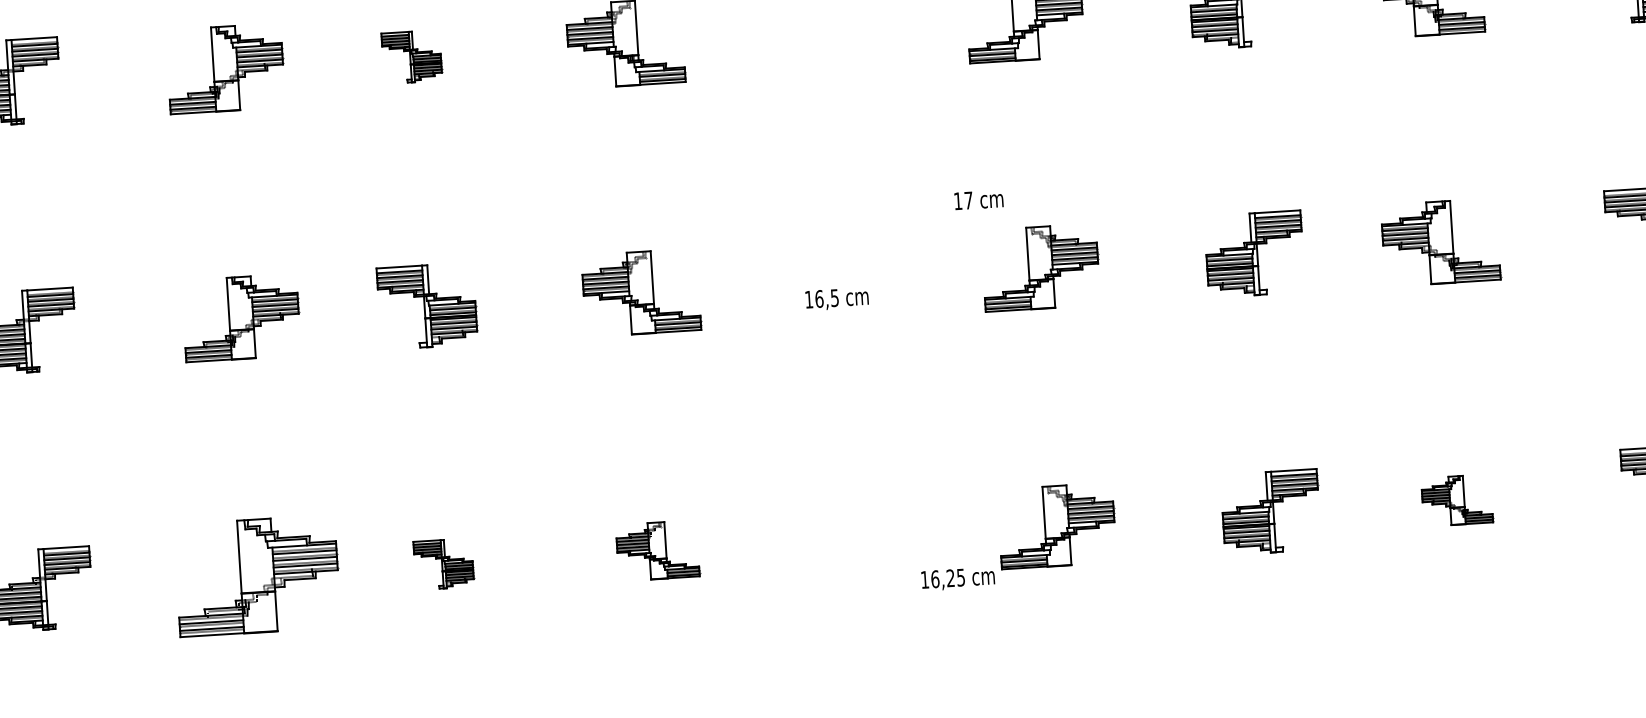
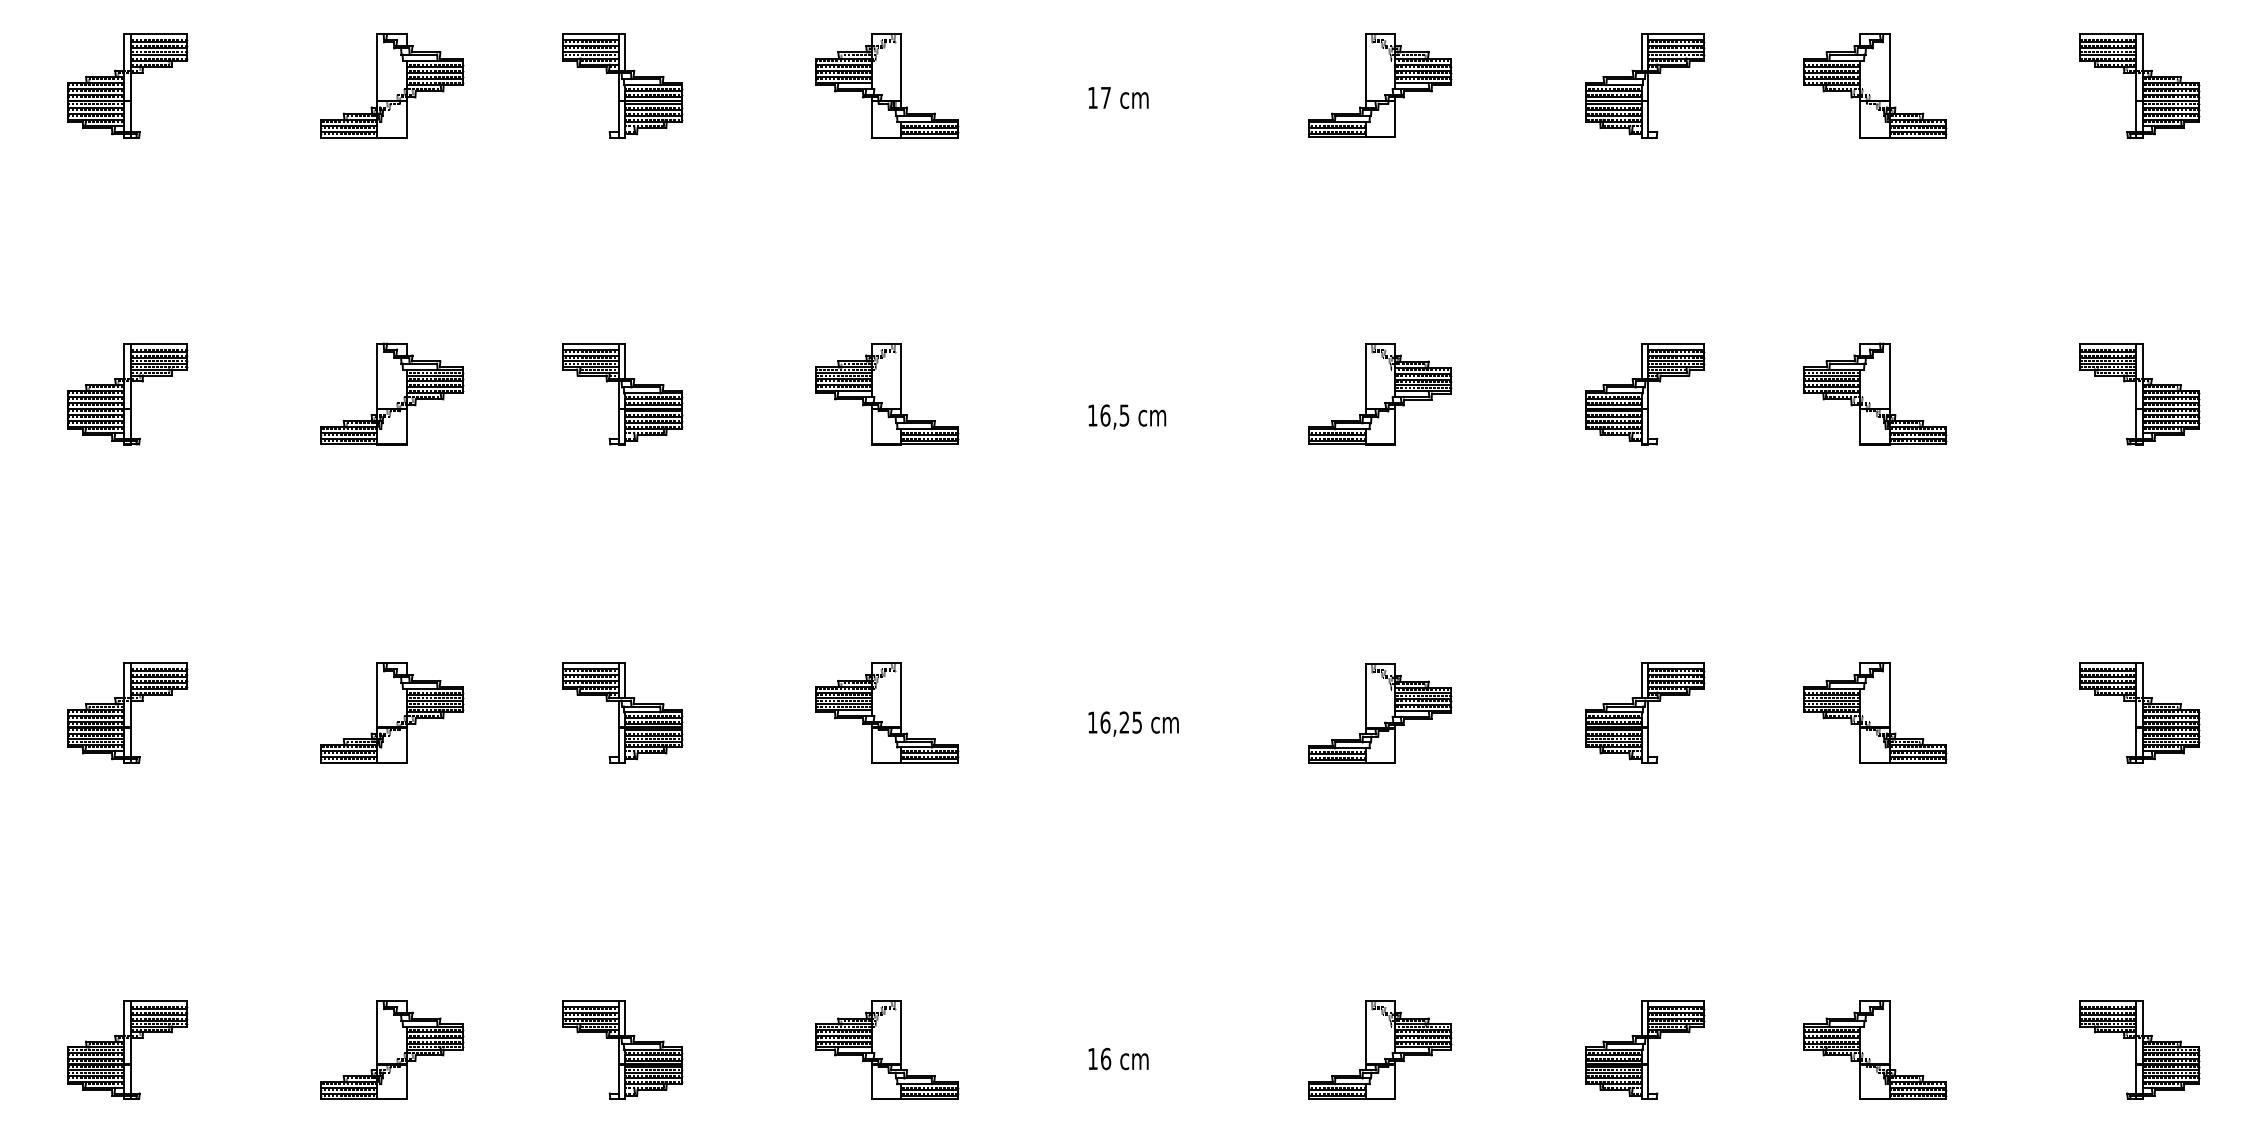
part: (411, 56) -> (622, 85), size x1.67
text: (978, 199) -> (1118, 97), moved
part: (1457, 500) -> (1875, 712), size x1.67
part: (658, 550) -> (887, 712), size x1.43
part: (443, 563) -> (622, 712), size x1.67
part: (257, 575) -> (392, 712), size x0.71
text: (958, 578) -> (1133, 723), moved

